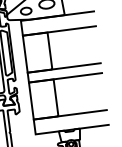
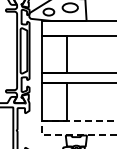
line: (34, 126) -> (42, 127), solid -> dashed

